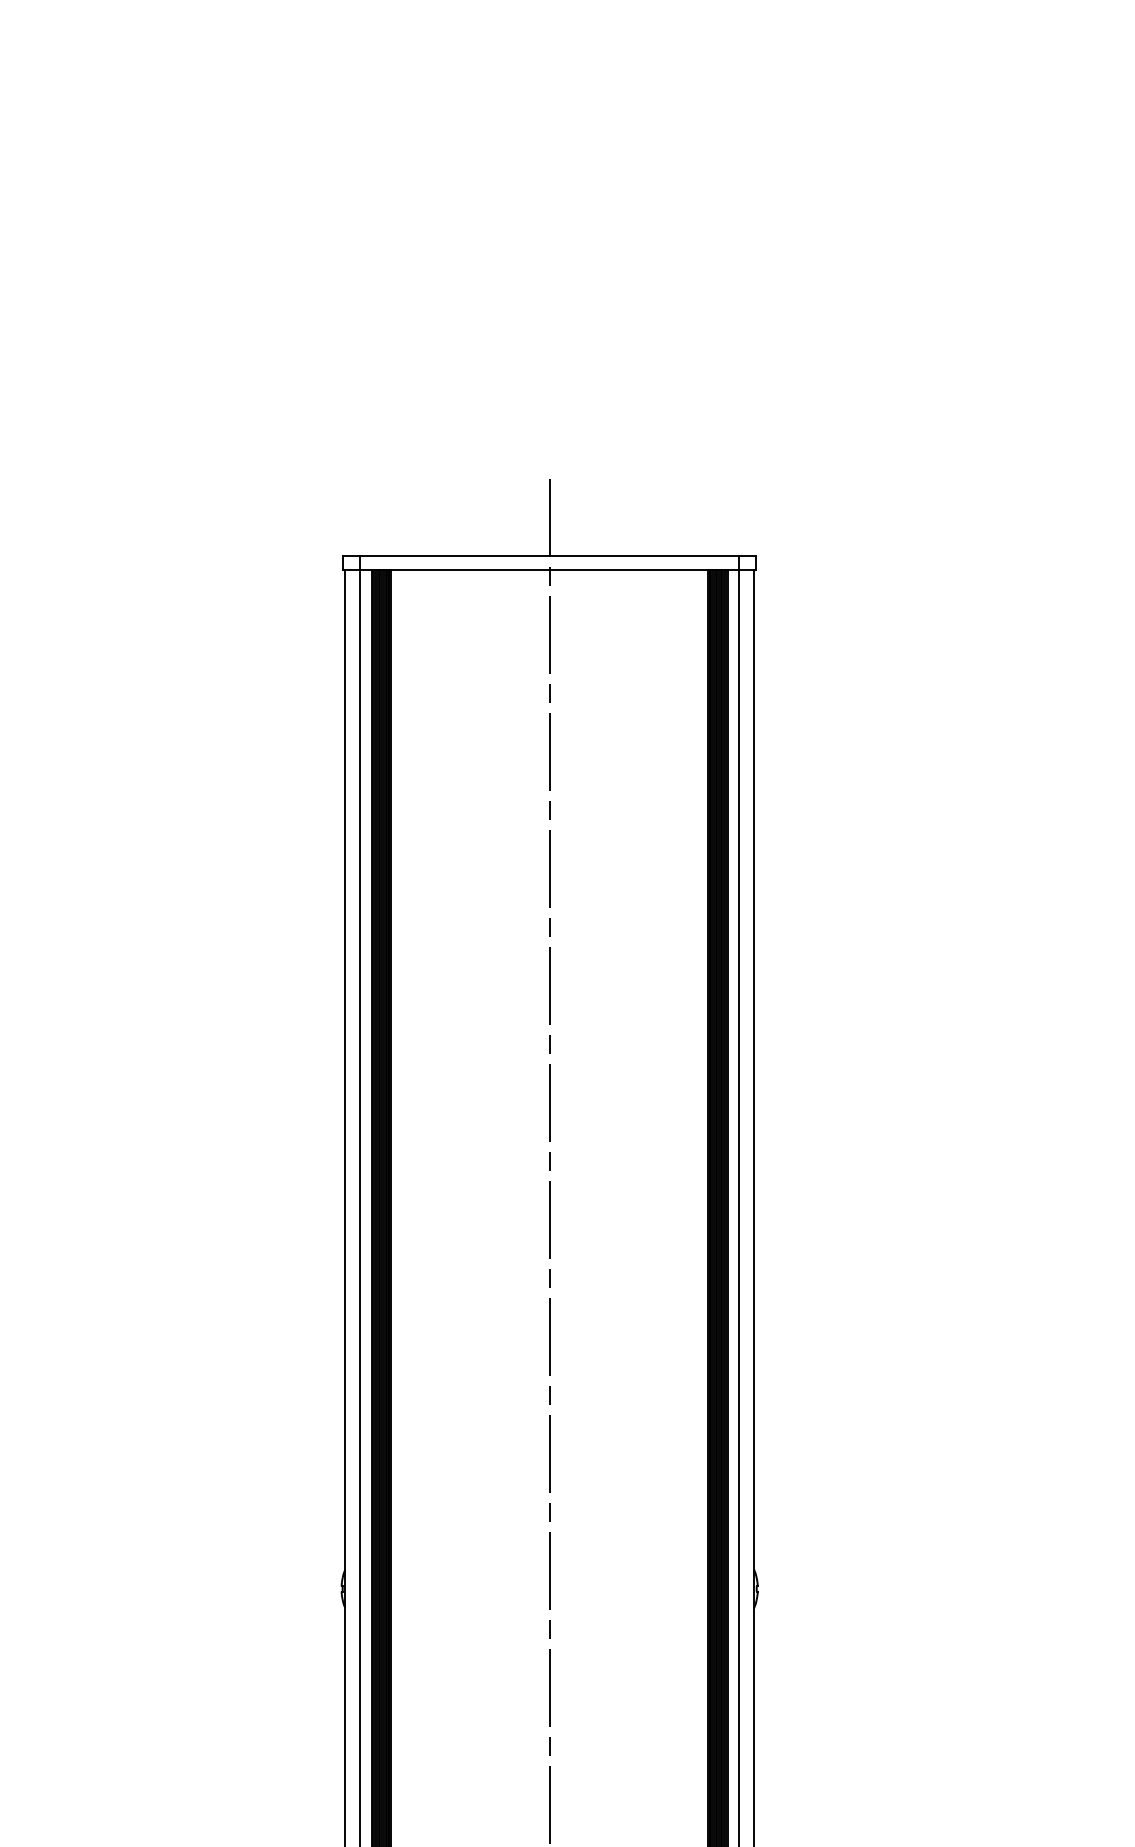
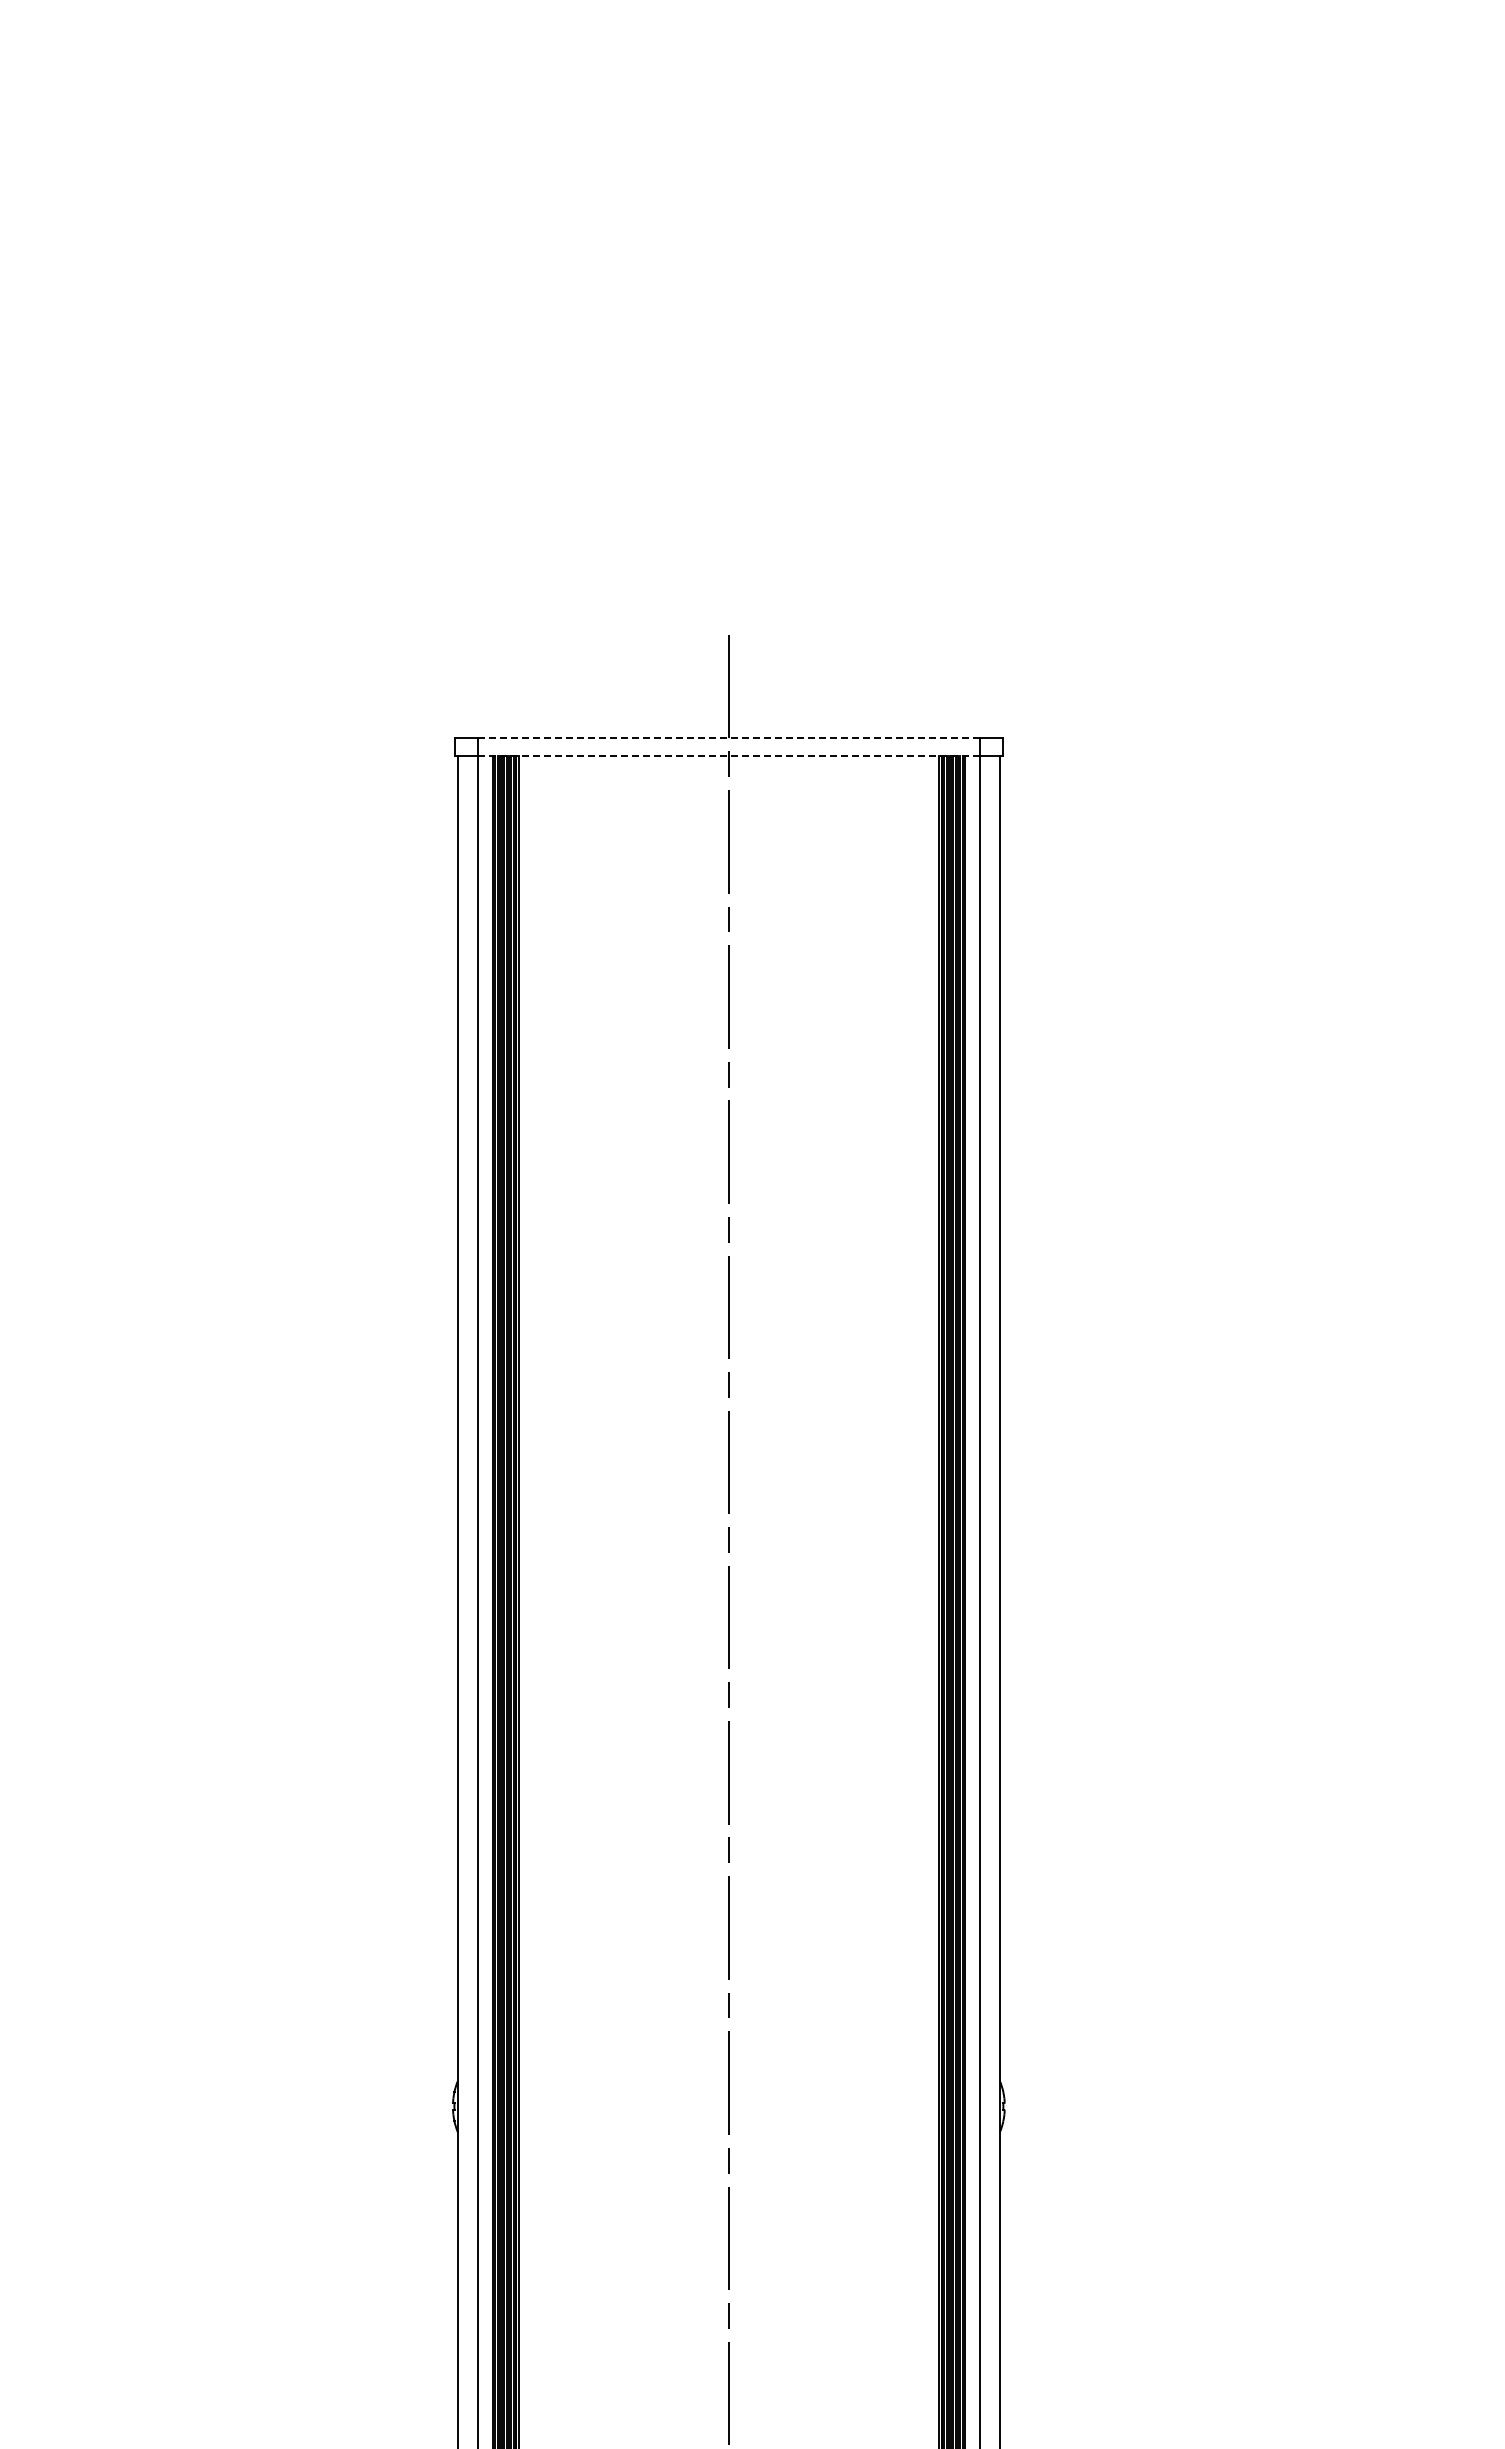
line: (549, 556) -> (728, 737), solid -> dashed
line: (549, 569) -> (728, 755), solid -> dashed

